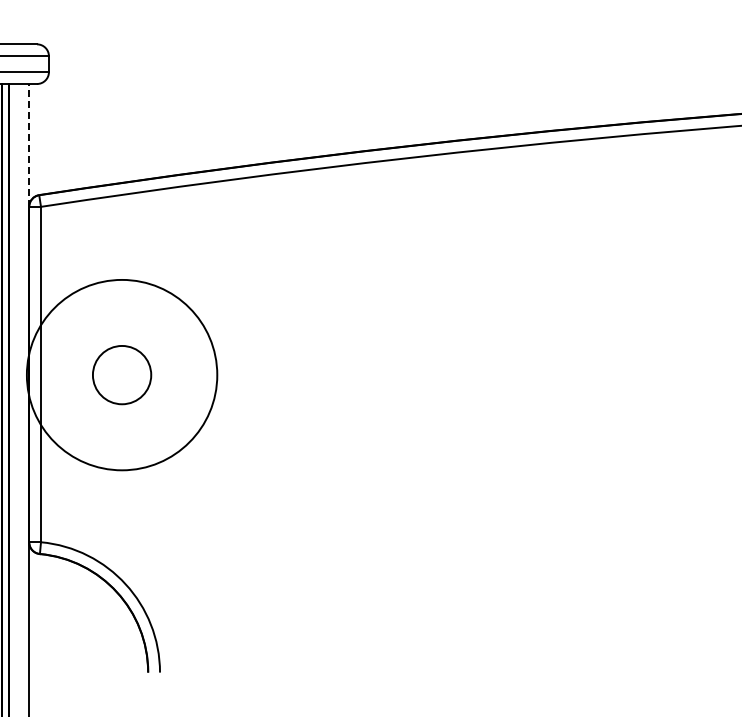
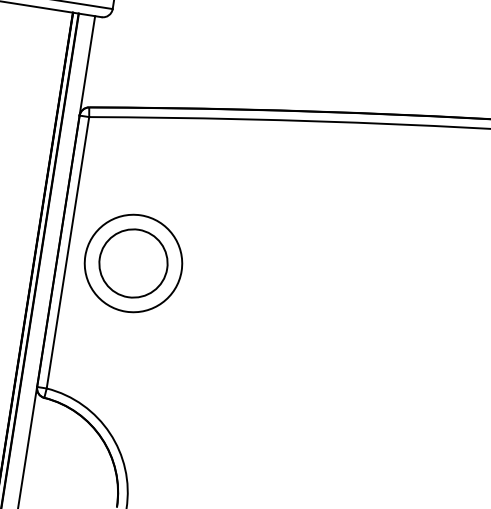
line: (29, 144) -> (87, 65), dashed -> solid
circle: (121, 374) -> (133, 262), size x0.62
circle: (121, 374) -> (133, 262), size x1.43

